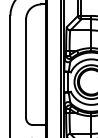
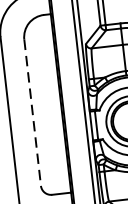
line: (26, 69) -> (33, 113), solid -> dashed

